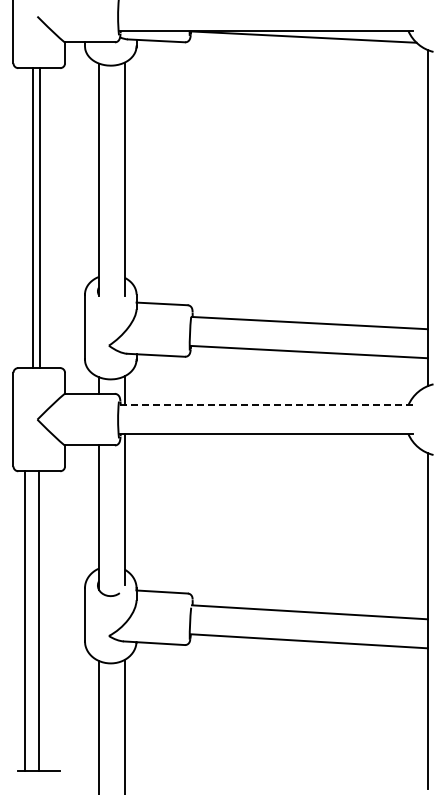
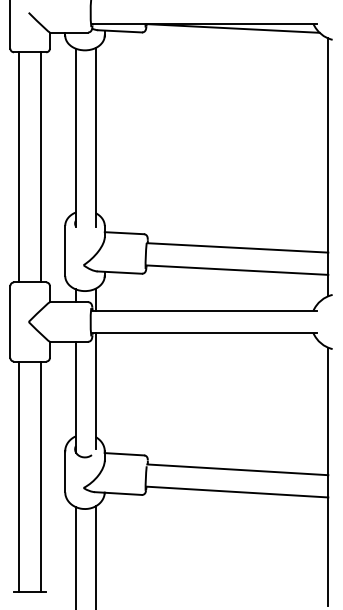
line: (32, 218) -> (41, 167), moved
line: (39, 218) -> (18, 167), moved
line: (266, 405) -> (204, 311), dashed -> solid
line: (38, 621) -> (41, 476), moved

